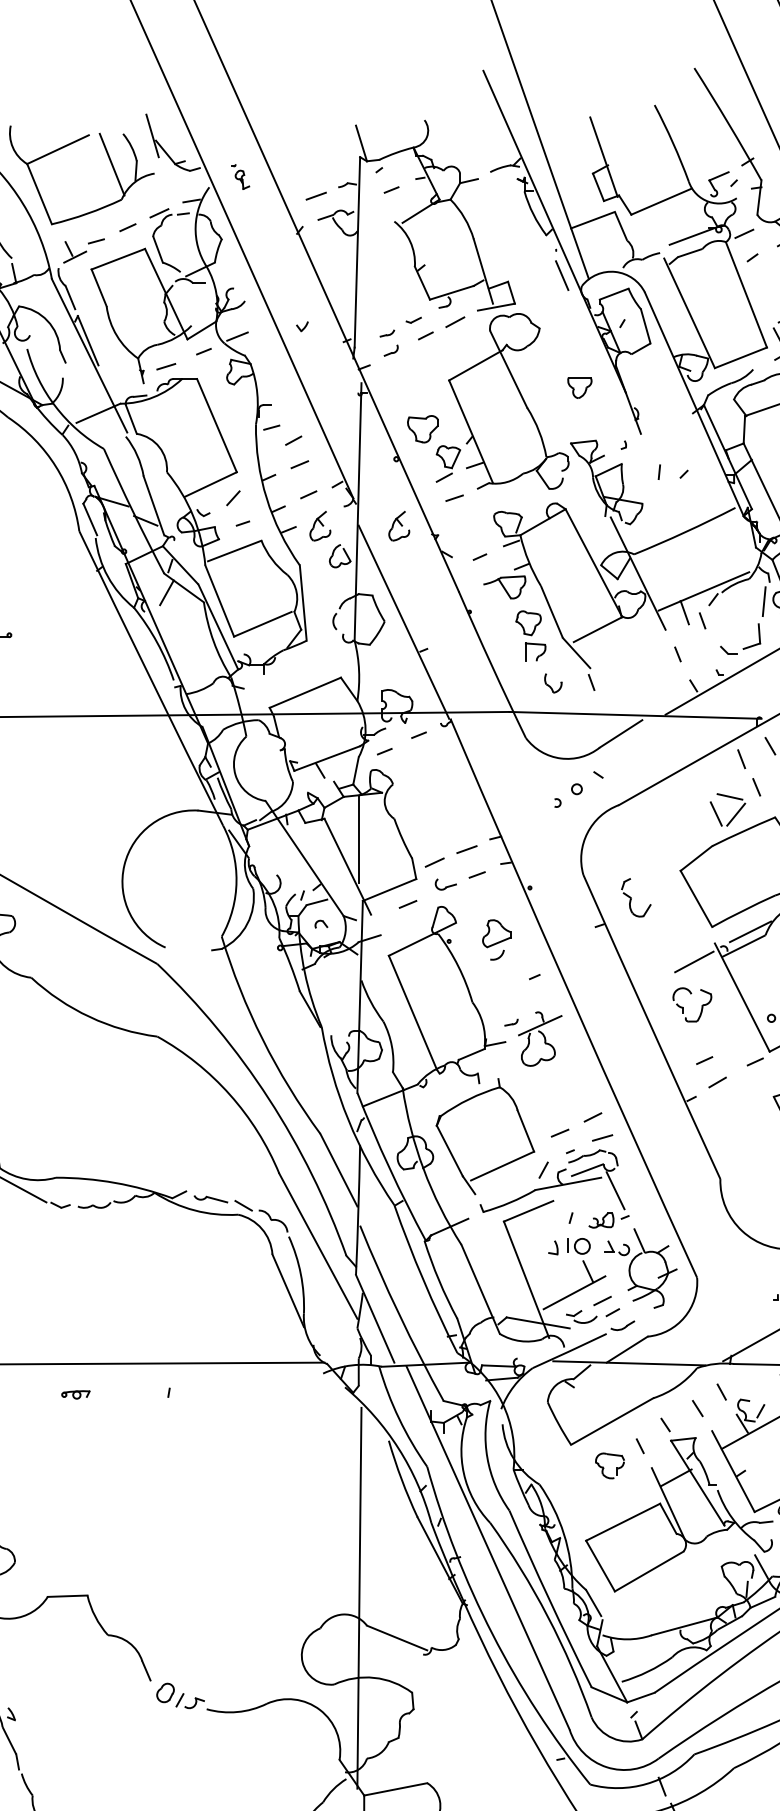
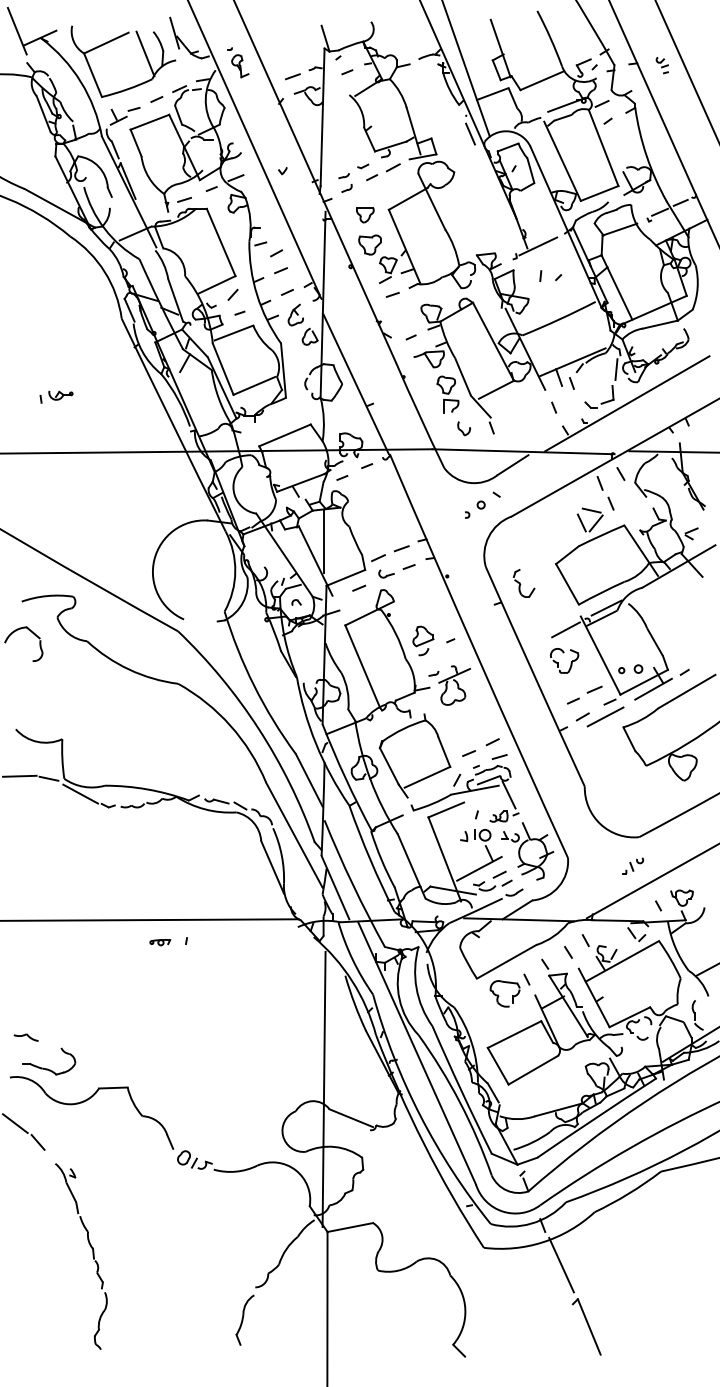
part: (240, 176) -> (238, 62), size x1.67
part: (580, 388) -> (365, 215), moved
line: (656, 431) -> (538, 246), added
part: (398, 525) -> (352, 314), removed
part: (497, 939) -> (423, 640), moved
line: (733, 1044) -> (594, 689), added
line: (749, 1081) -> (605, 716), added
part: (76, 1394) -> (160, 942), moved
part: (609, 1465) -> (504, 993), size x1.43

